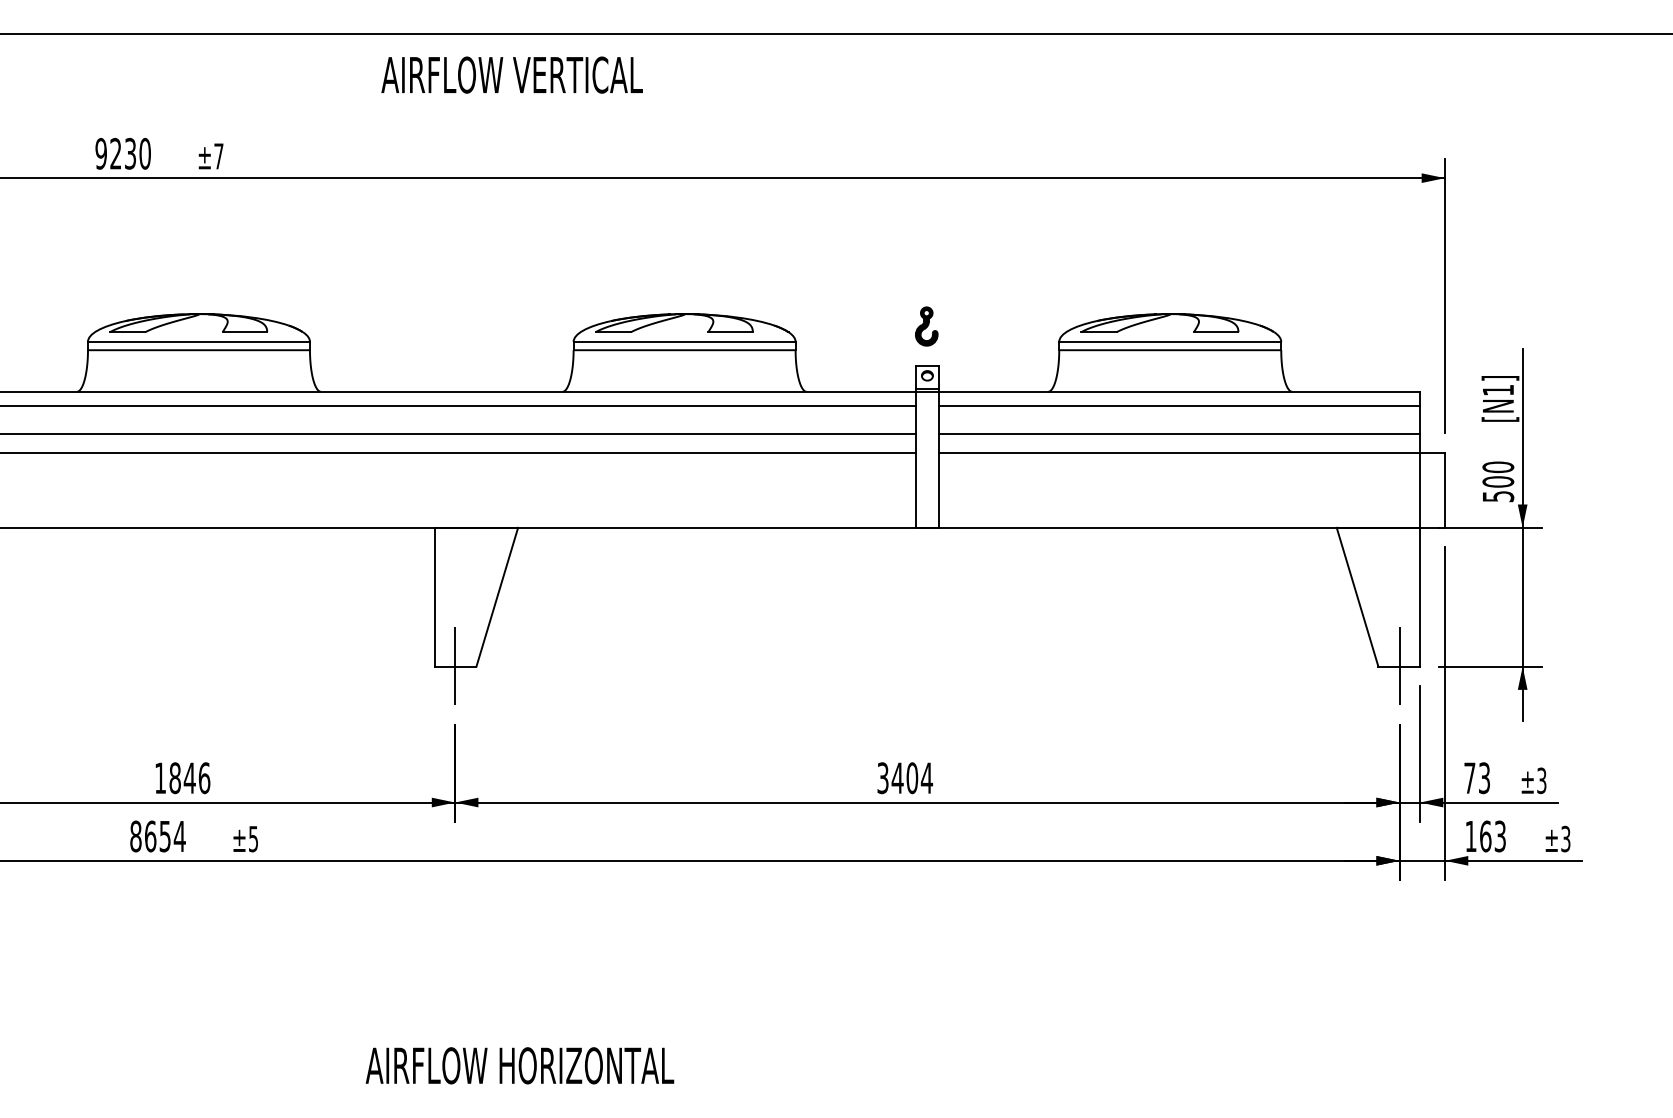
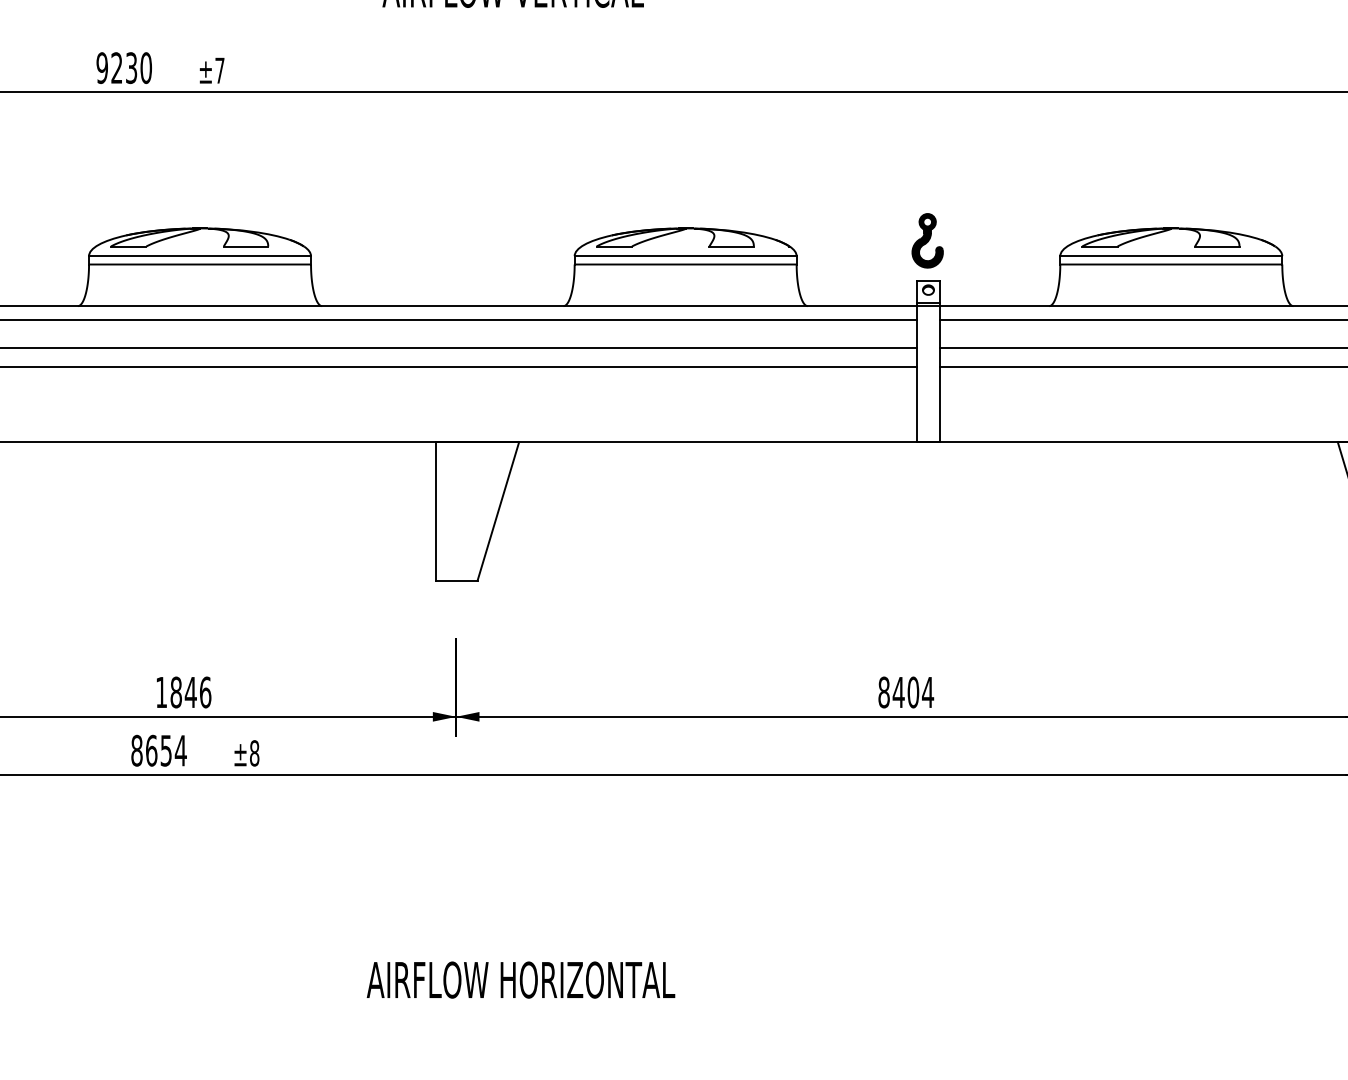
part: (926, 326) -> (927, 240), size x1.4
line: (455, 666) -> (456, 580), removed
text: (882, 778) -> (883, 692), 3404 -> 8404
text: (253, 838) -> (254, 752), ±5 -> ±8

